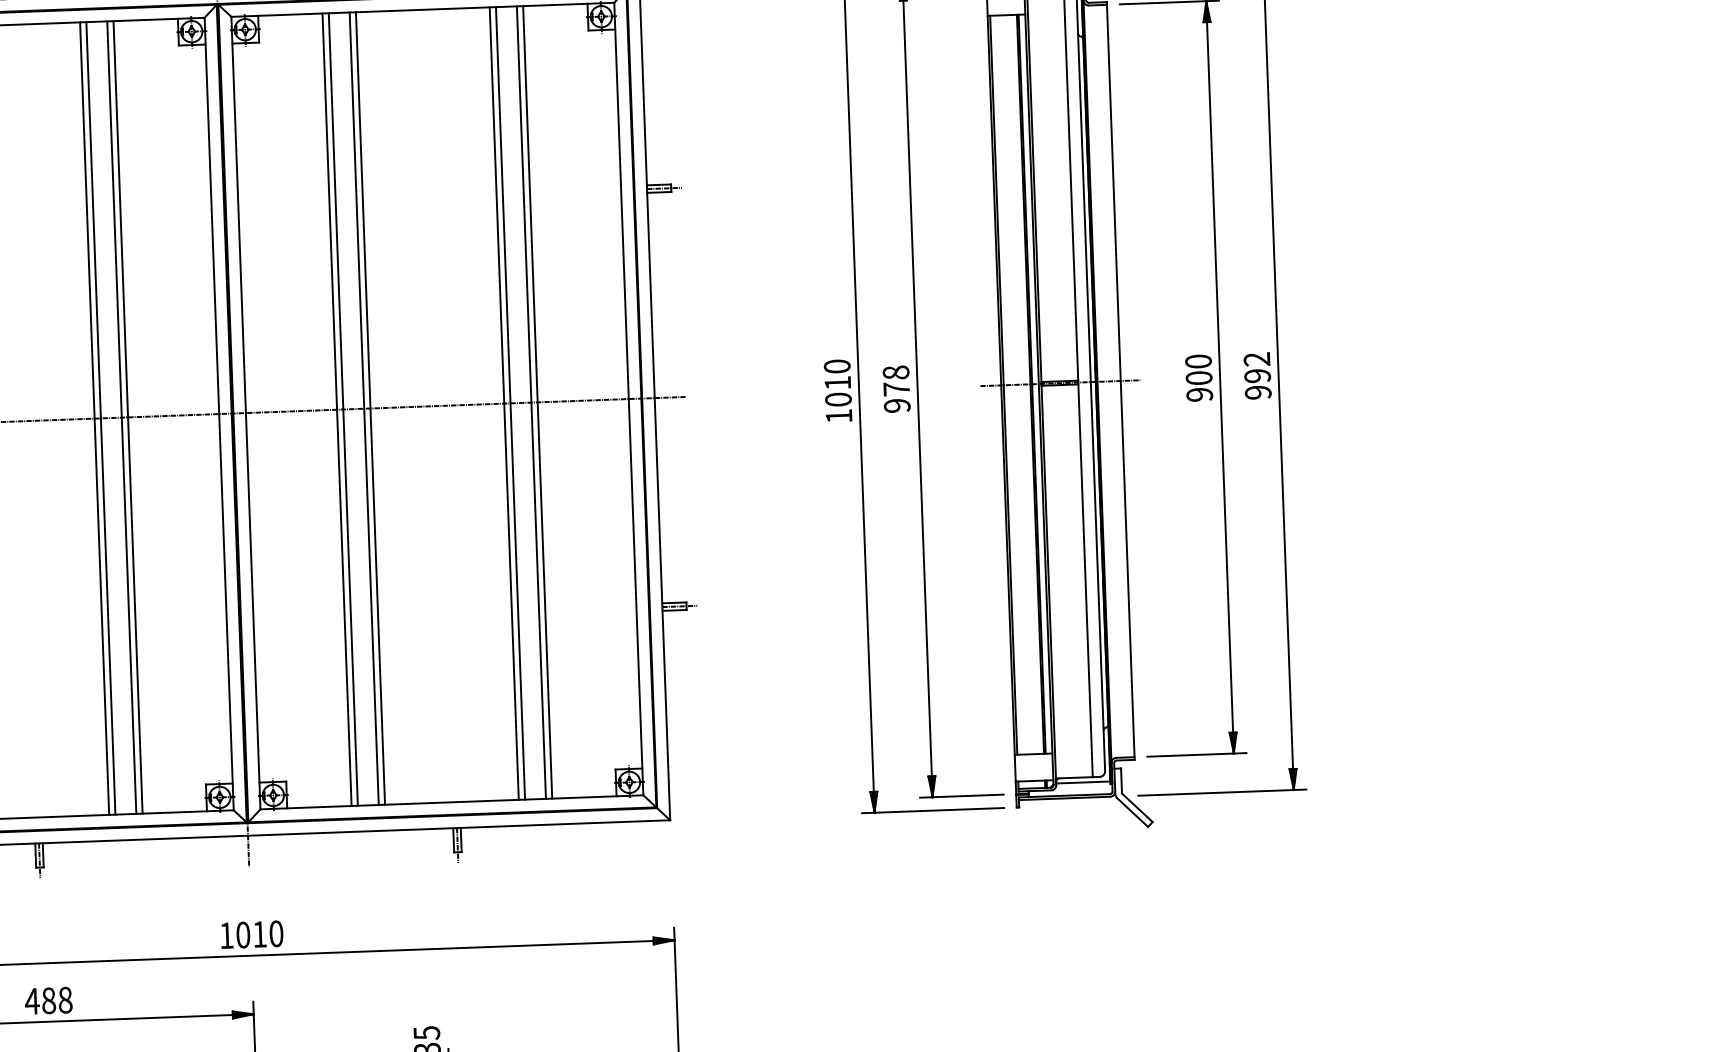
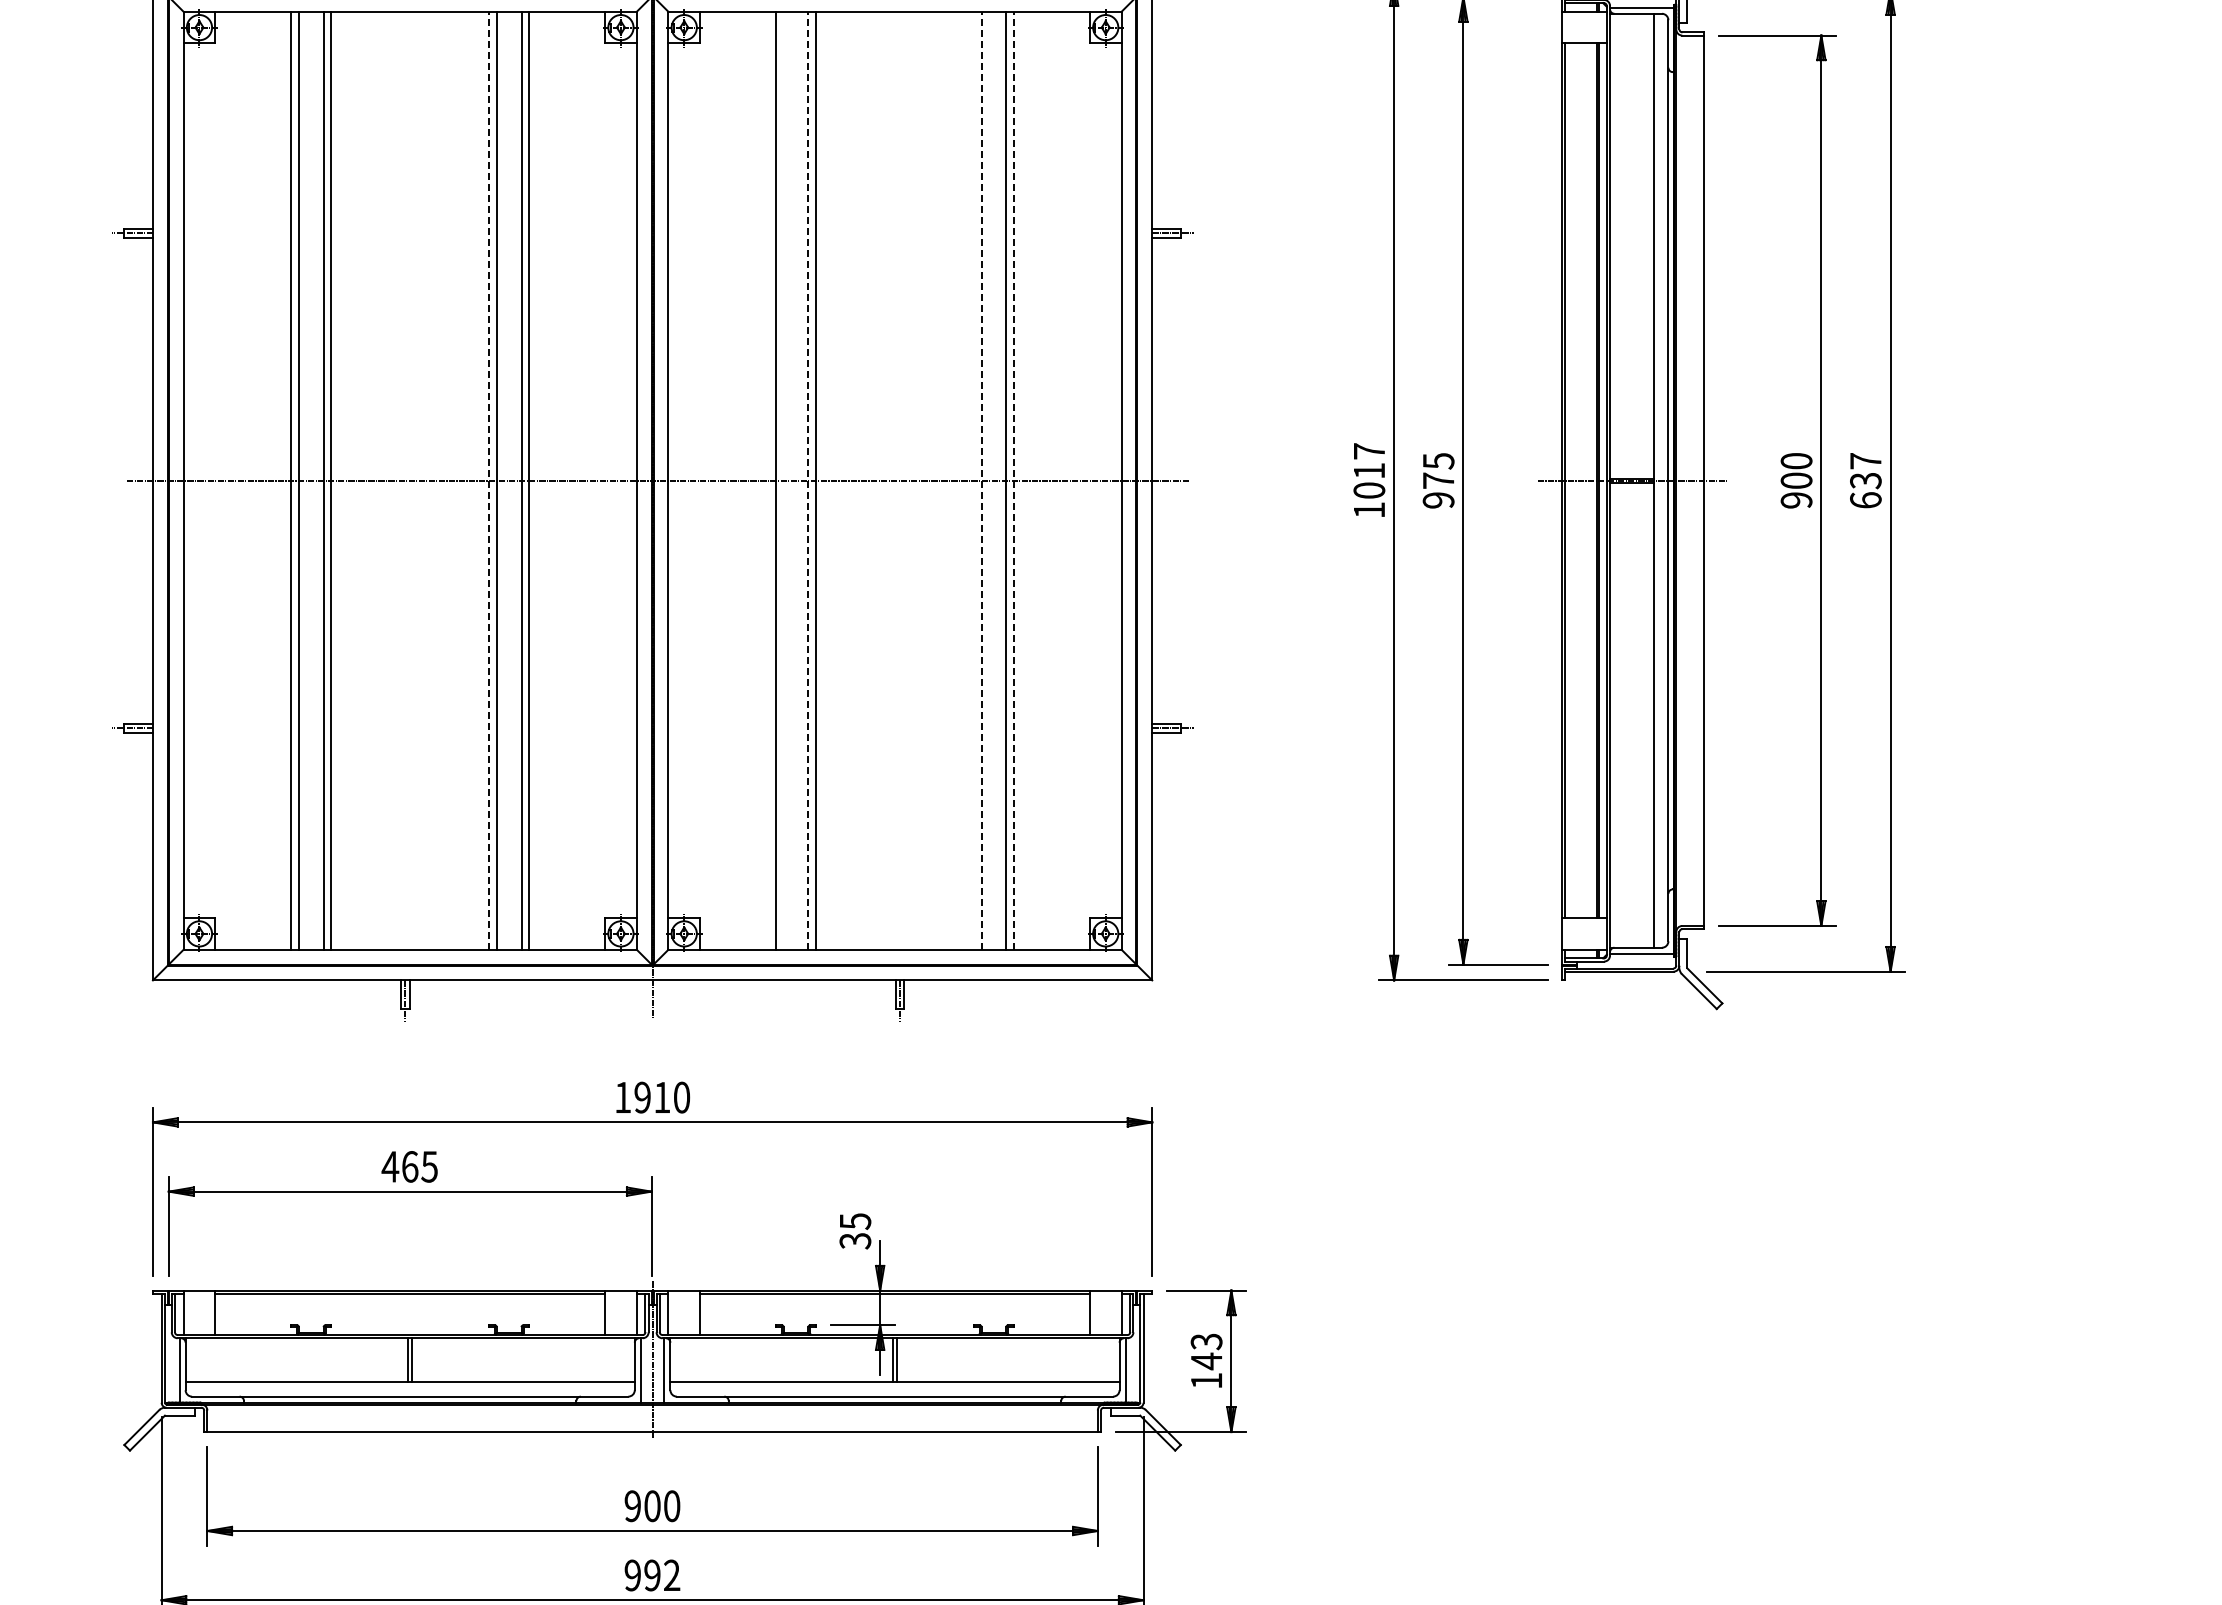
text: (837, 366) -> (1369, 451), 1010 -> 1017
text: (895, 372) -> (1438, 461), 978 -> 975
text: (1257, 375) -> (1865, 480), 992 -> 637
line: (537, 402) -> (1013, 480), solid -> dashed
line: (504, 403) -> (974, 480), removed
line: (510, 403) -> (981, 480), solid -> dashed
line: (364, 408) -> (808, 480), solid -> dashed
line: (343, 409) -> (783, 480), removed
line: (94, 418) -> (489, 480), solid -> dashed
text: (243, 934) -> (642, 1097), 1010 -> 1910
text: (56, 1000) -> (419, 1166), 488 -> 465

